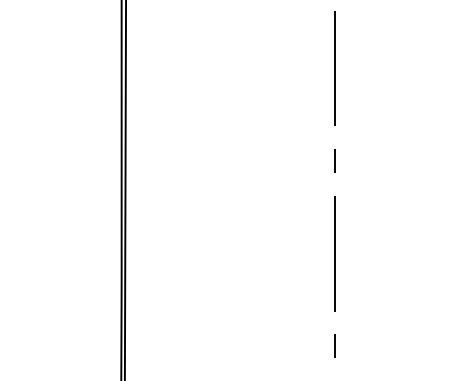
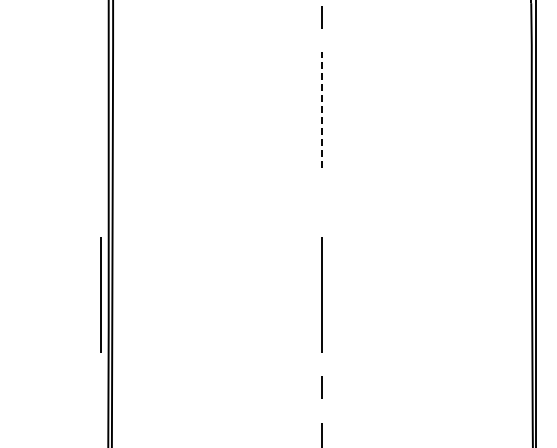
line: (335, 68) -> (322, 110), solid -> dashed
line: (334, 160) -> (321, 202), removed
line: (113, 252) -> (100, 294), added

